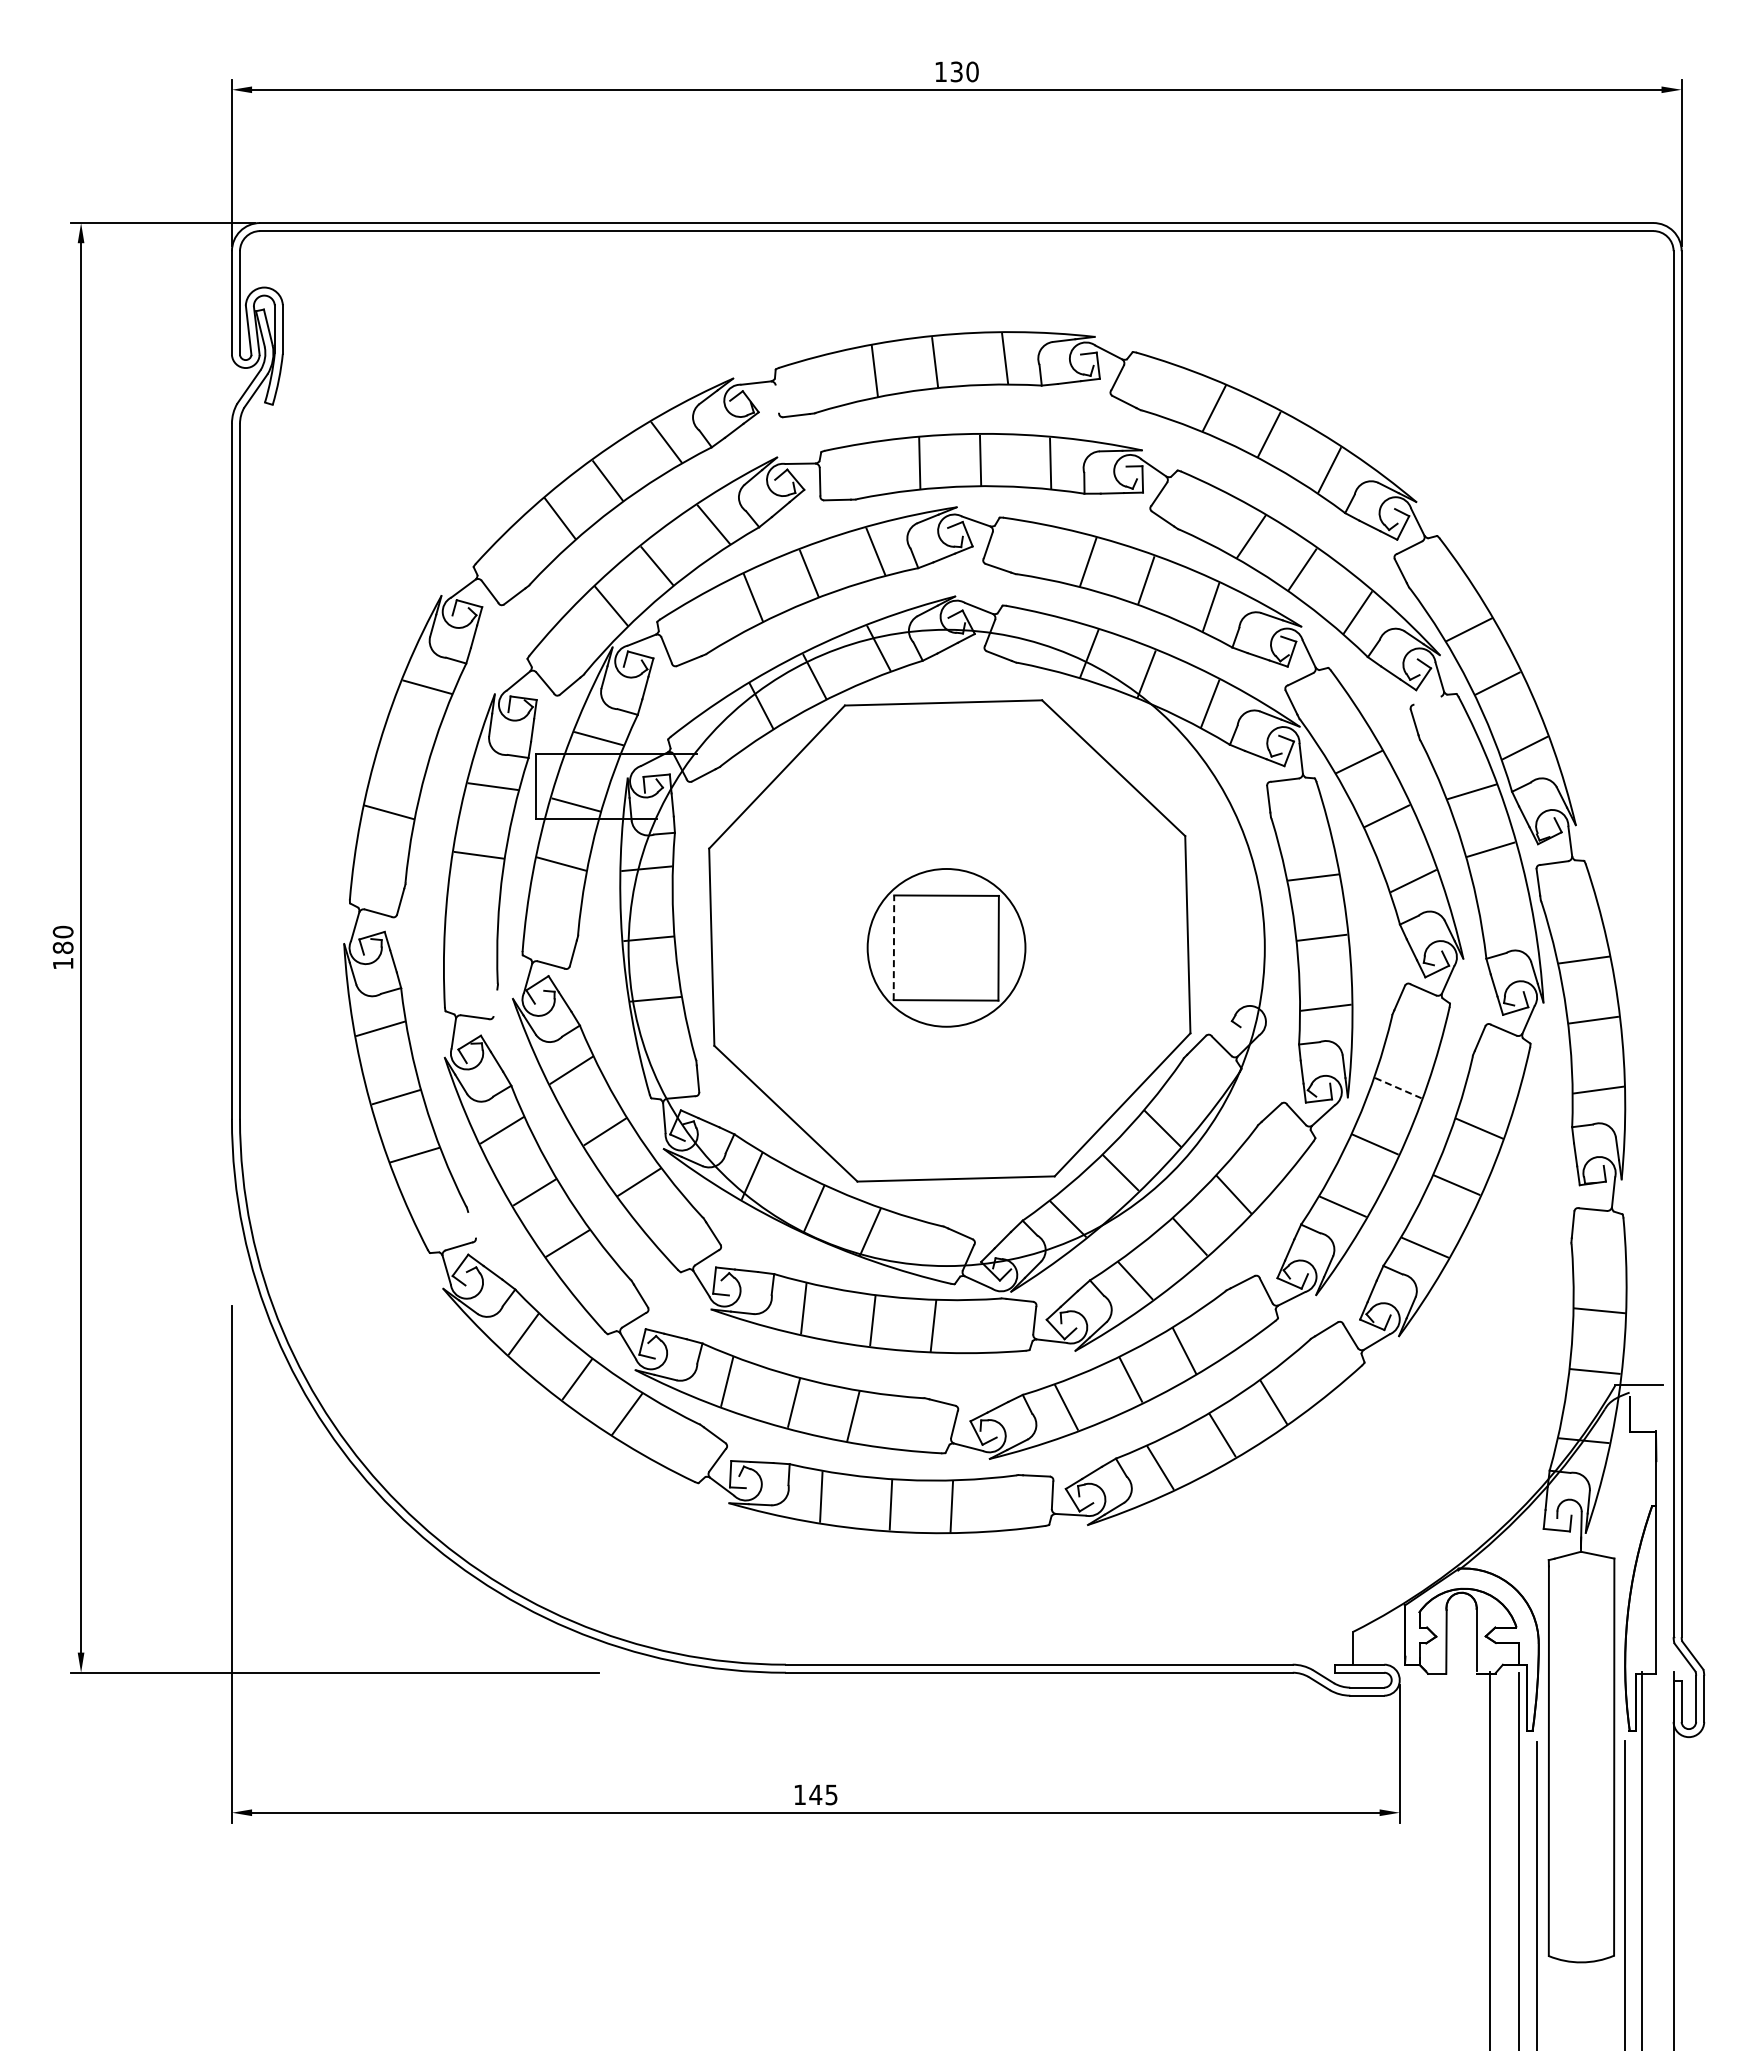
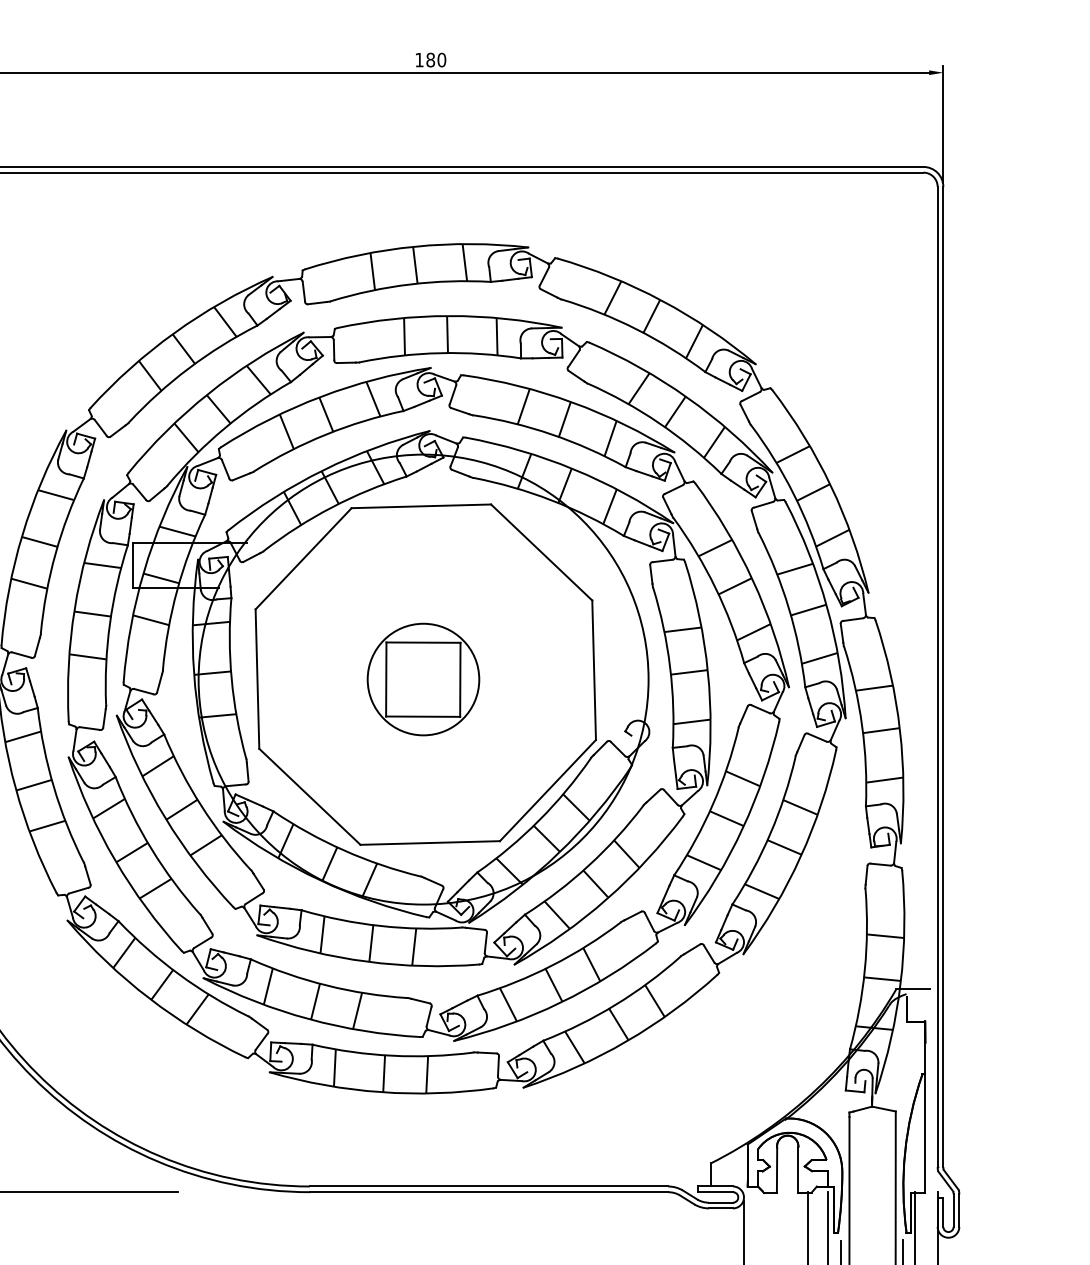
text: (956, 71) -> (430, 59), 130 -> 180
line: (777, 398) -> (303, 291), added
line: (1427, 700) -> (763, 504), added
line: (404, 753) -> (40, 542), added
line: (472, 915) -> (88, 656), added
line: (1506, 917) -> (819, 658), added
line: (893, 947) -> (385, 679), dashed -> solid
line: (495, 1002) -> (104, 718), added
line: (1398, 1088) -> (743, 779), dashed -> solid
line: (471, 1224) -> (87, 875), added

